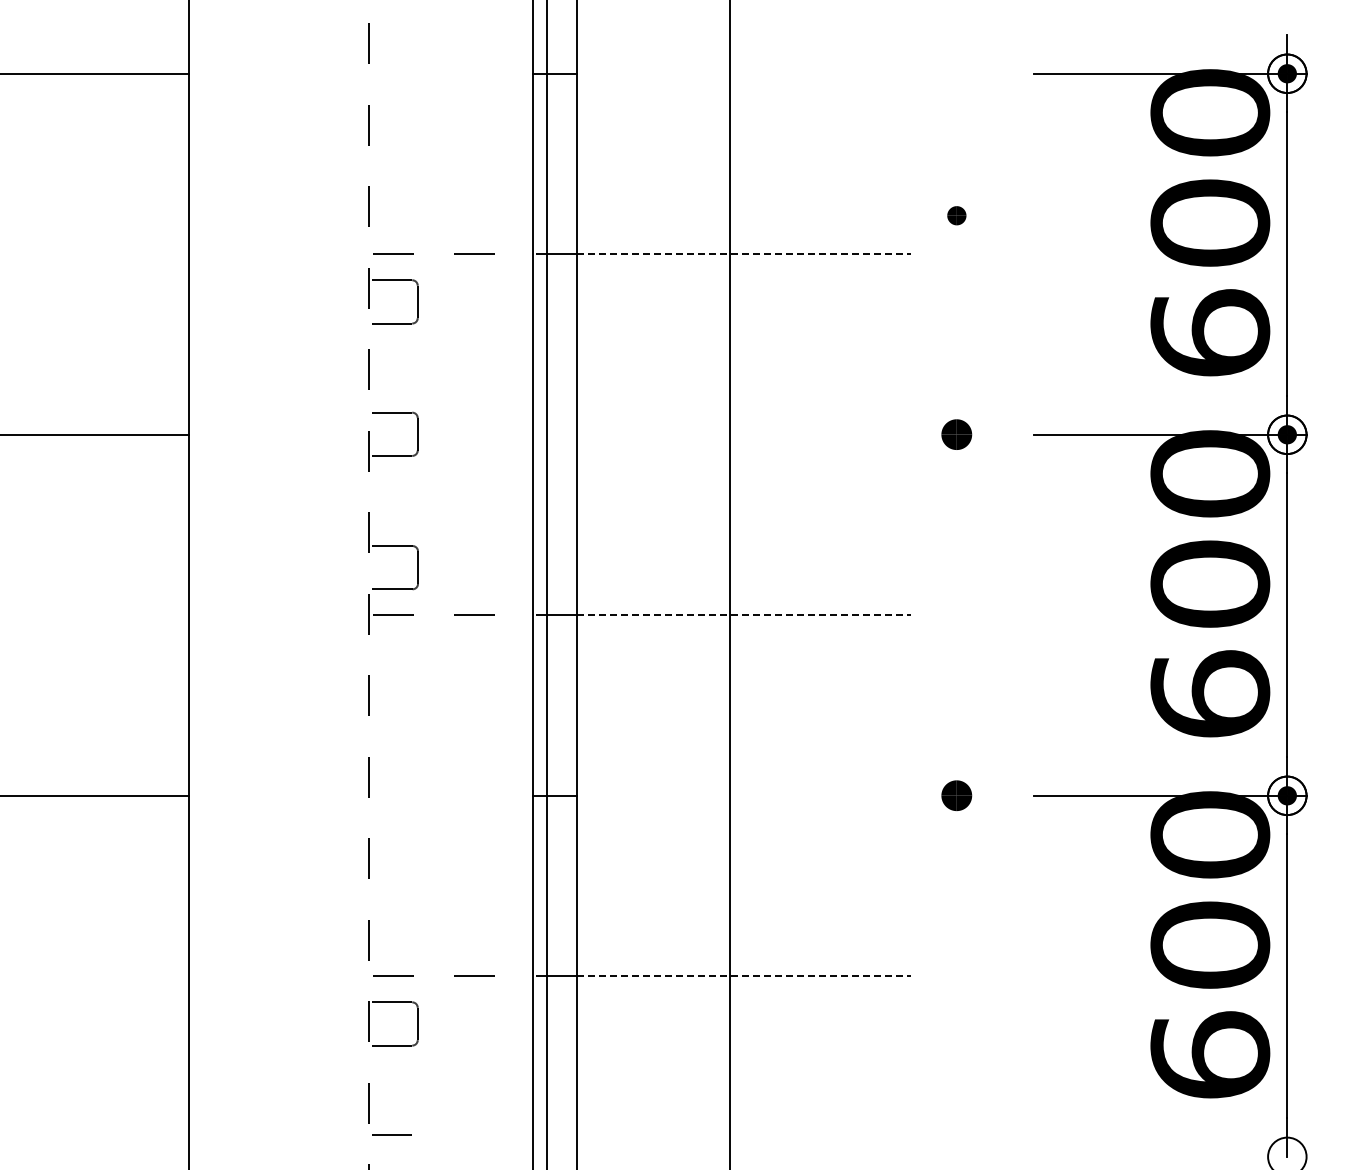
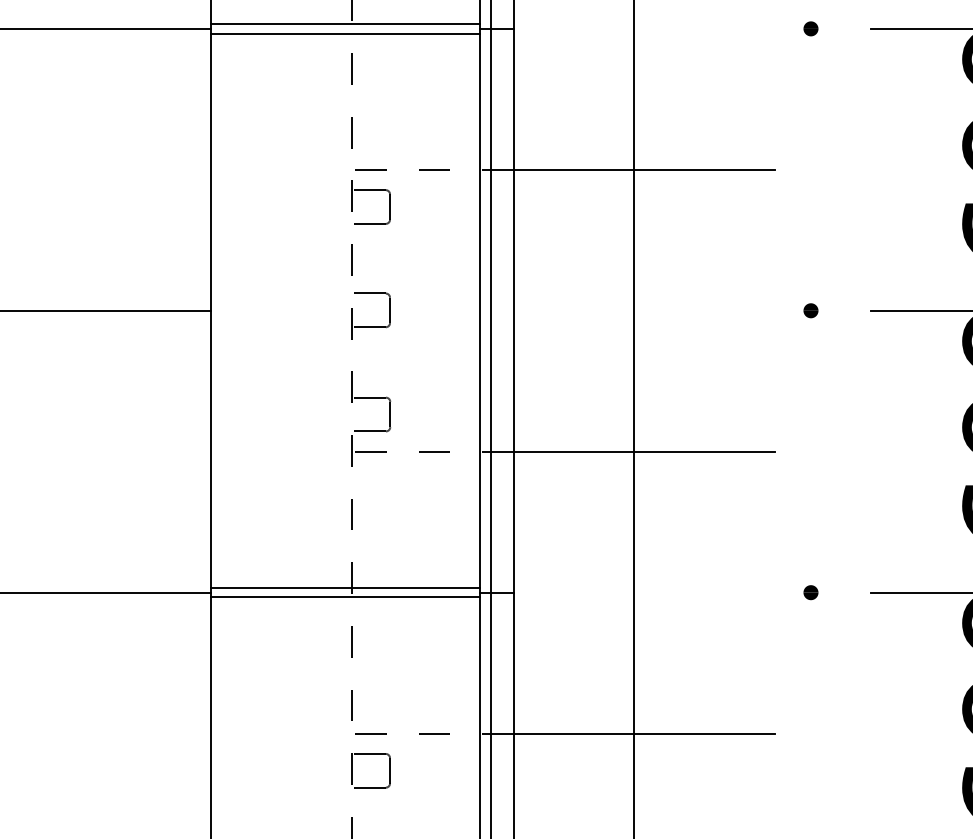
line: (360, 67) -> (345, 24), added
line: (360, 79) -> (345, 33), added
part: (956, 215) -> (810, 28), moved
line: (743, 254) -> (644, 170), dashed -> solid
part: (956, 434) -> (810, 310), size x0.62
line: (743, 615) -> (644, 451), dashed -> solid
line: (360, 789) -> (345, 587), added
part: (956, 795) -> (810, 592), size x0.62
line: (360, 801) -> (345, 597), added
line: (743, 976) -> (644, 733), dashed -> solid

